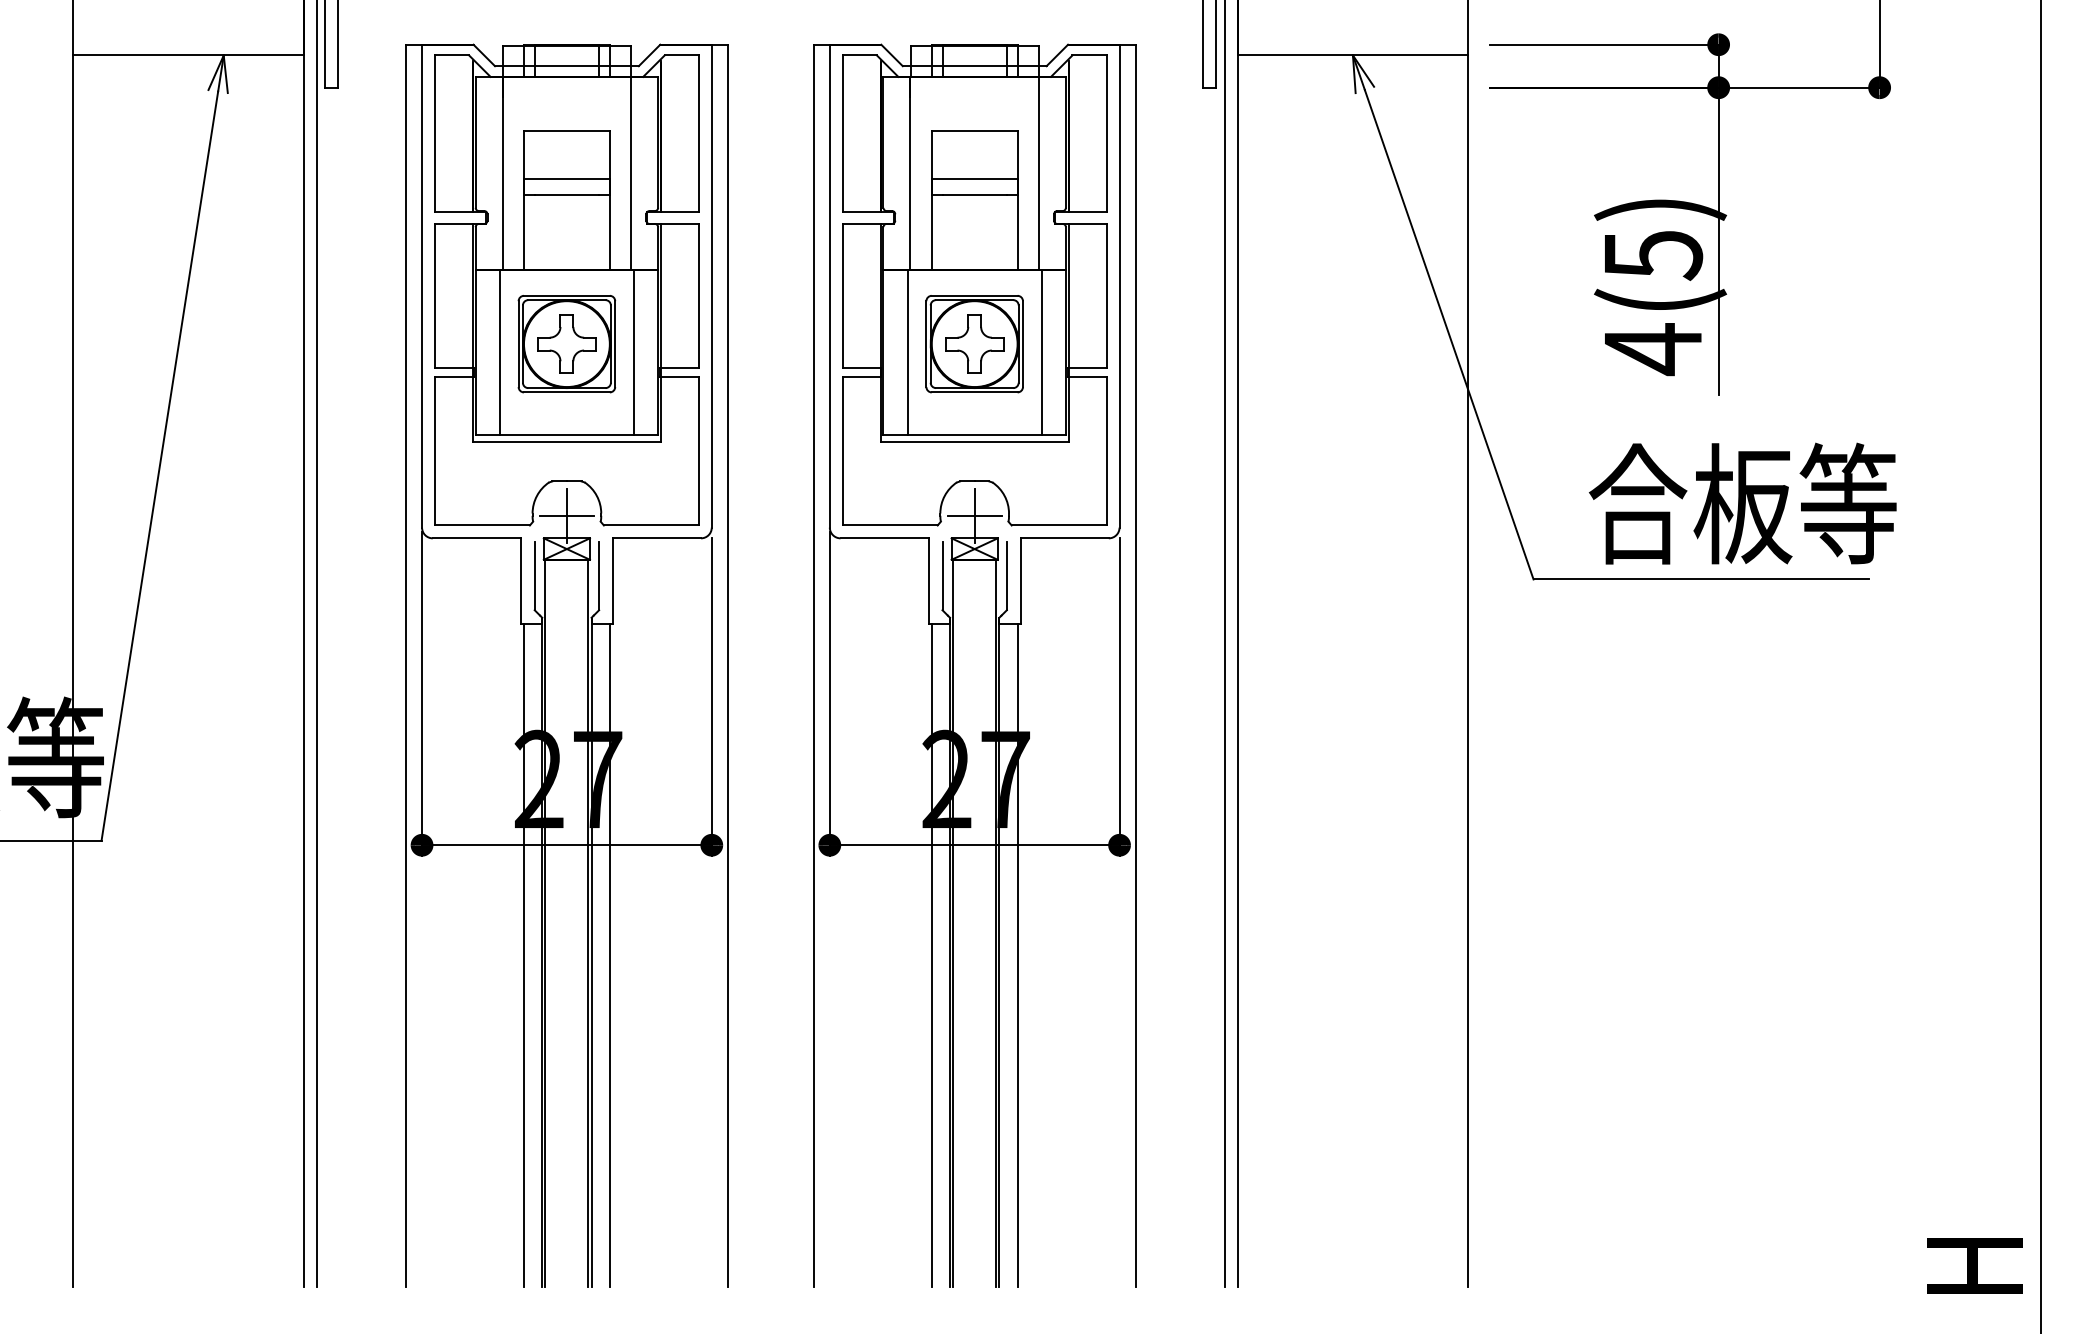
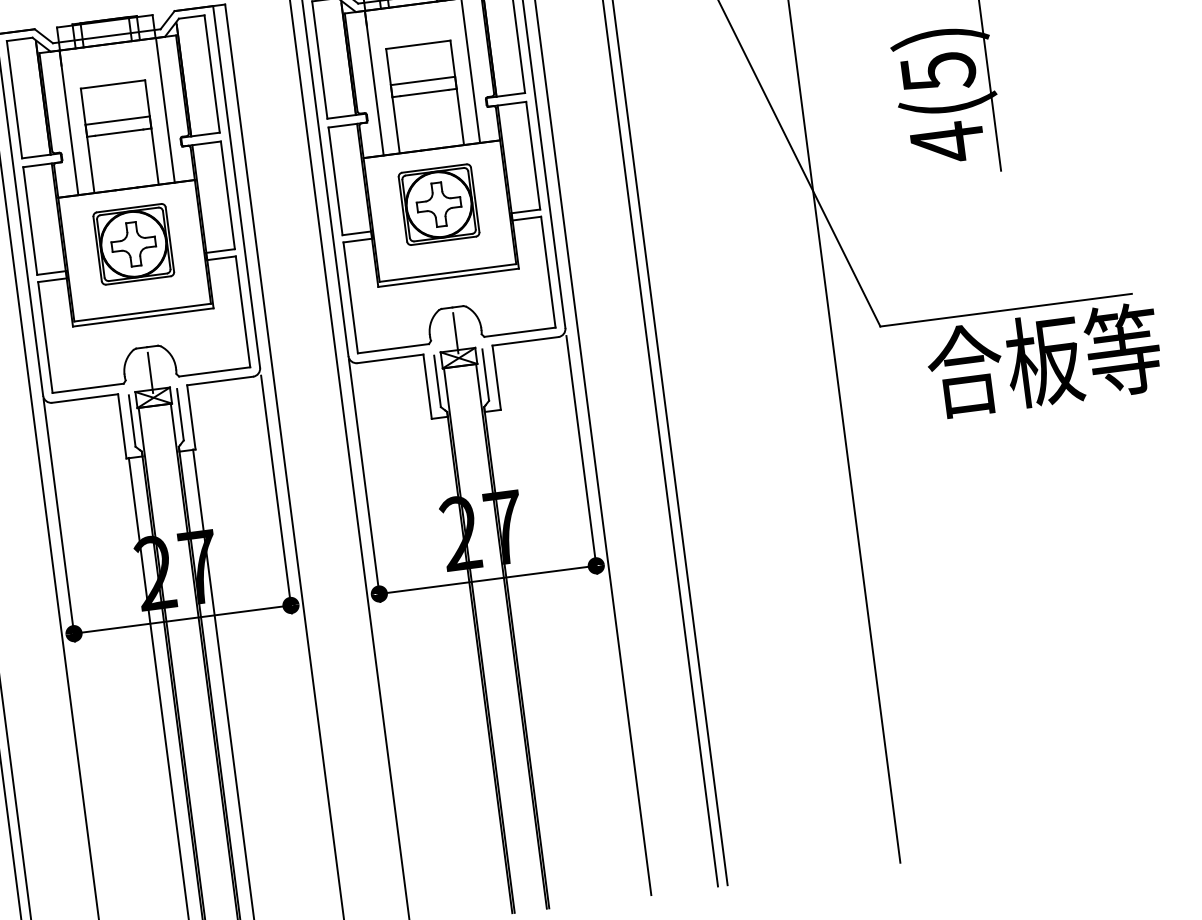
line: (499, 352) -> (84, 257), removed
line: (633, 352) -> (184, 244), removed
line: (907, 352) -> (389, 217), removed
line: (1041, 352) -> (489, 204), removed
text: (1742, 503) -> (1043, 360), moved
line: (566, 515) -> (150, 372), removed
line: (974, 515) -> (455, 333), removed
line: (931, 955) -> (466, 666), removed
line: (1017, 955) -> (530, 658), removed

